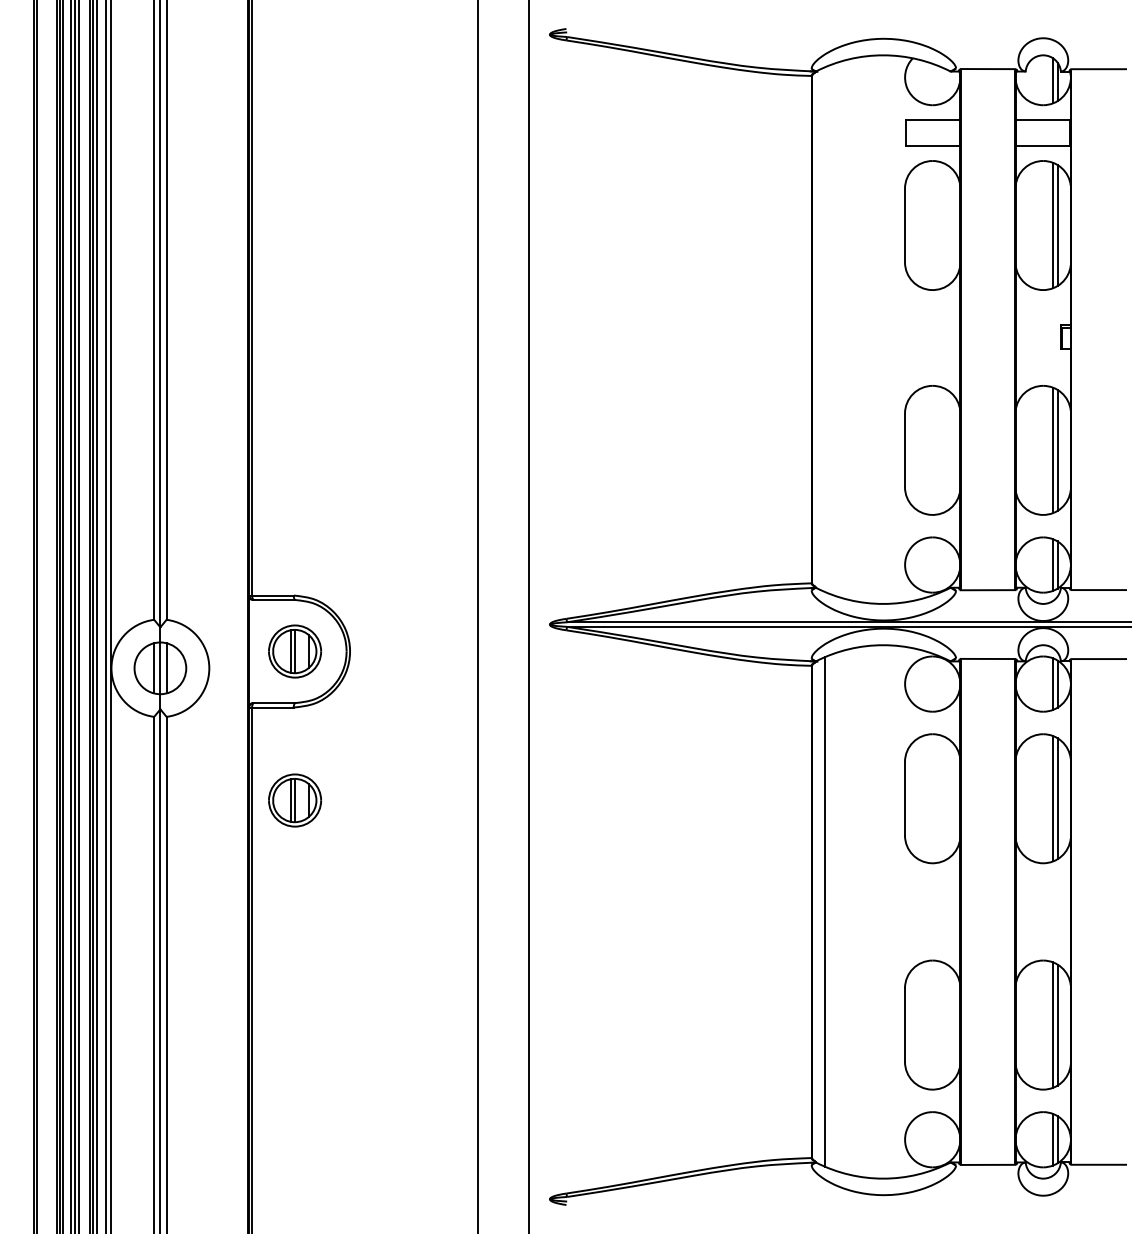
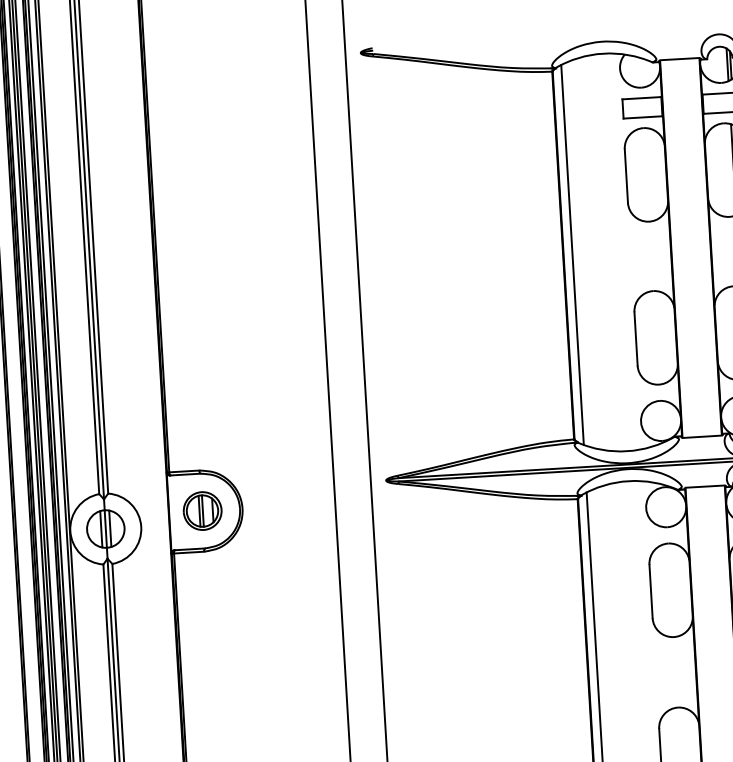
line: (824, 329) -> (572, 254), added
part: (295, 800) -> (209, 619), removed

